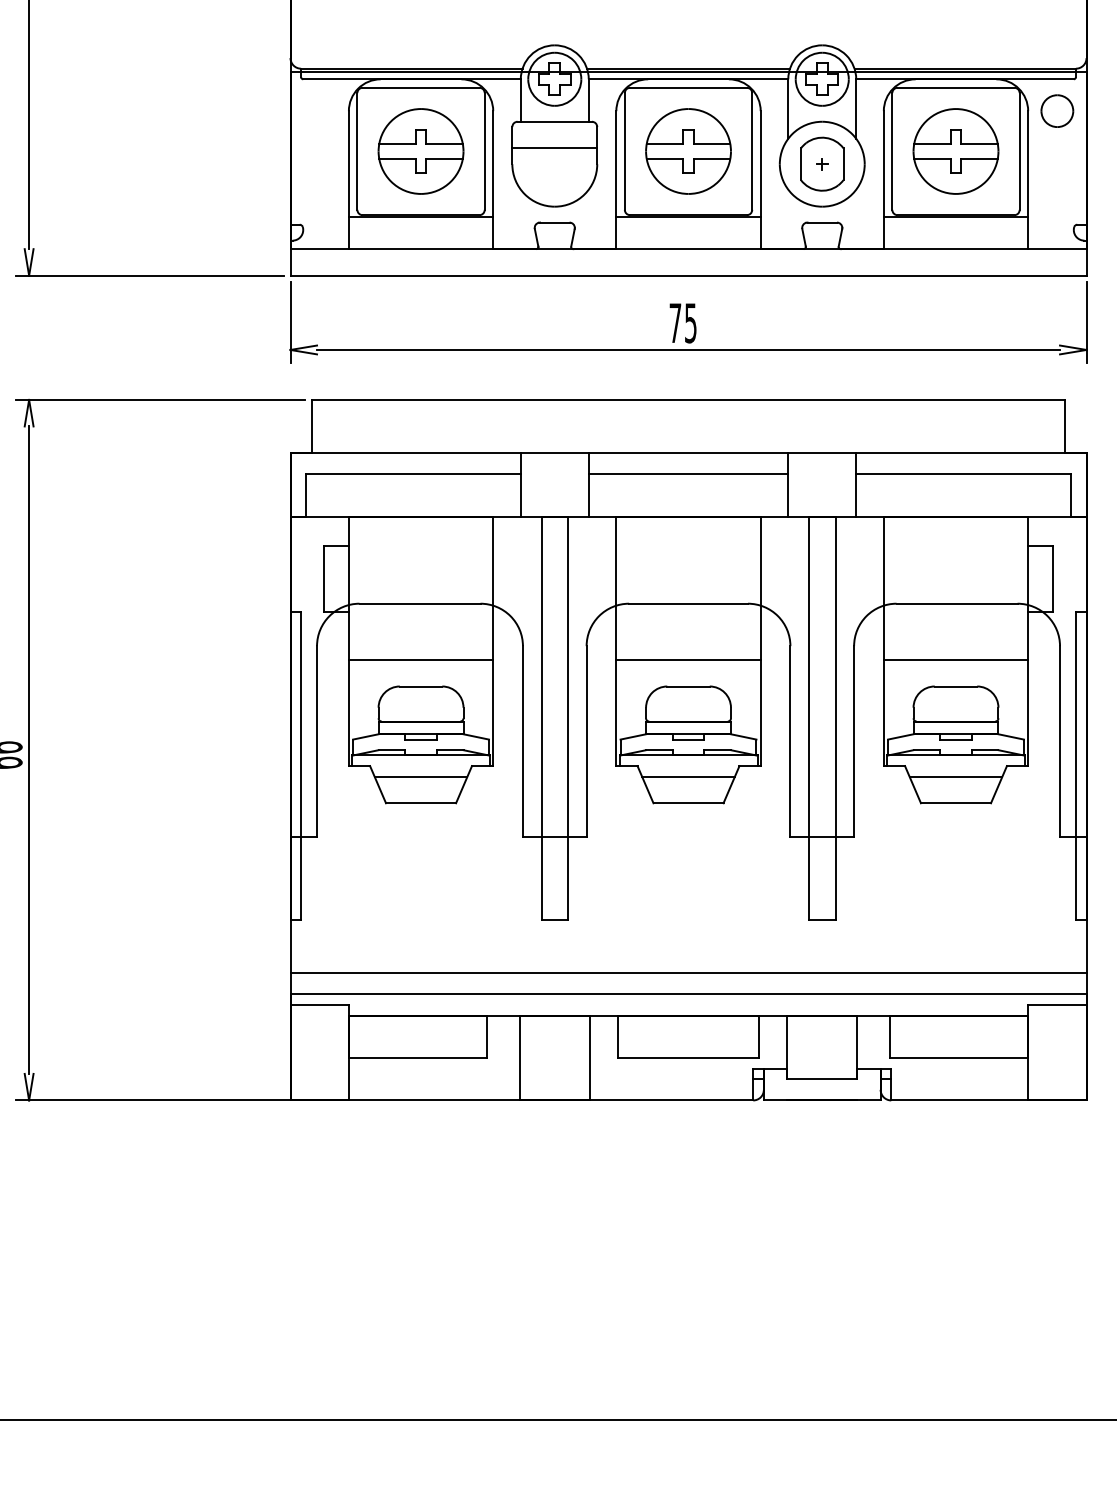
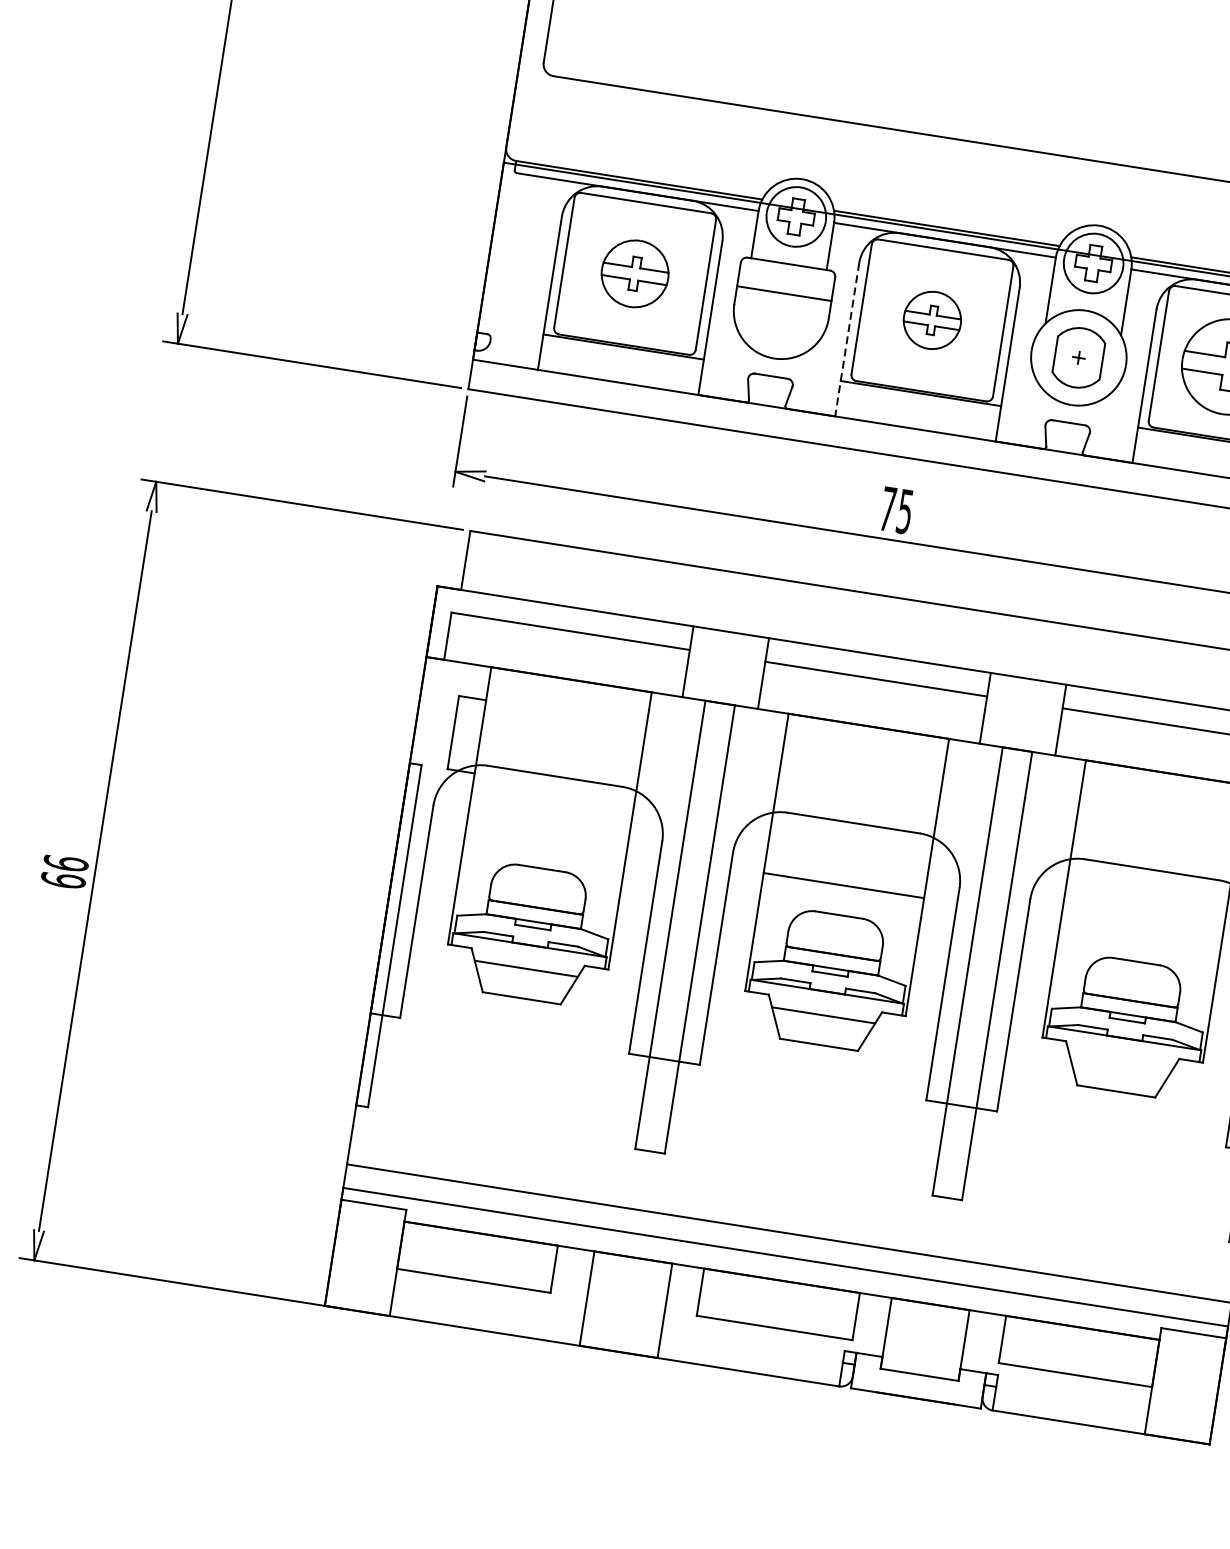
part: (420, 151) -> (634, 273), size x0.7
part: (688, 151) -> (932, 320), size x0.6
line: (616, 180) -> (847, 340), solid -> dashed
line: (420, 659) -> (546, 838), removed
line: (955, 659) -> (1140, 931), removed
line: (955, 776) -> (1120, 1061), removed

